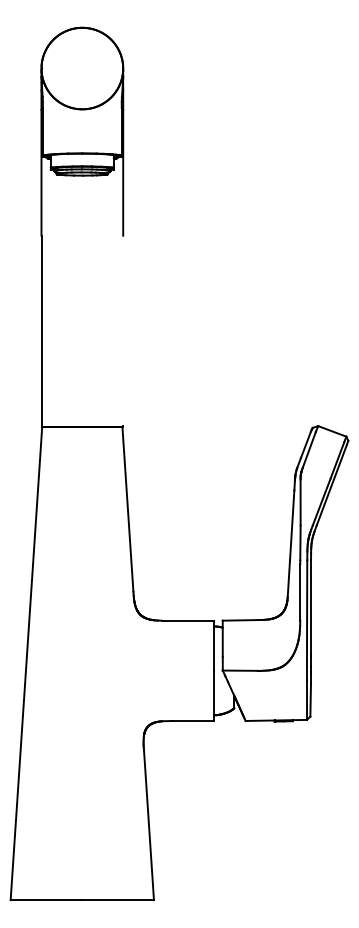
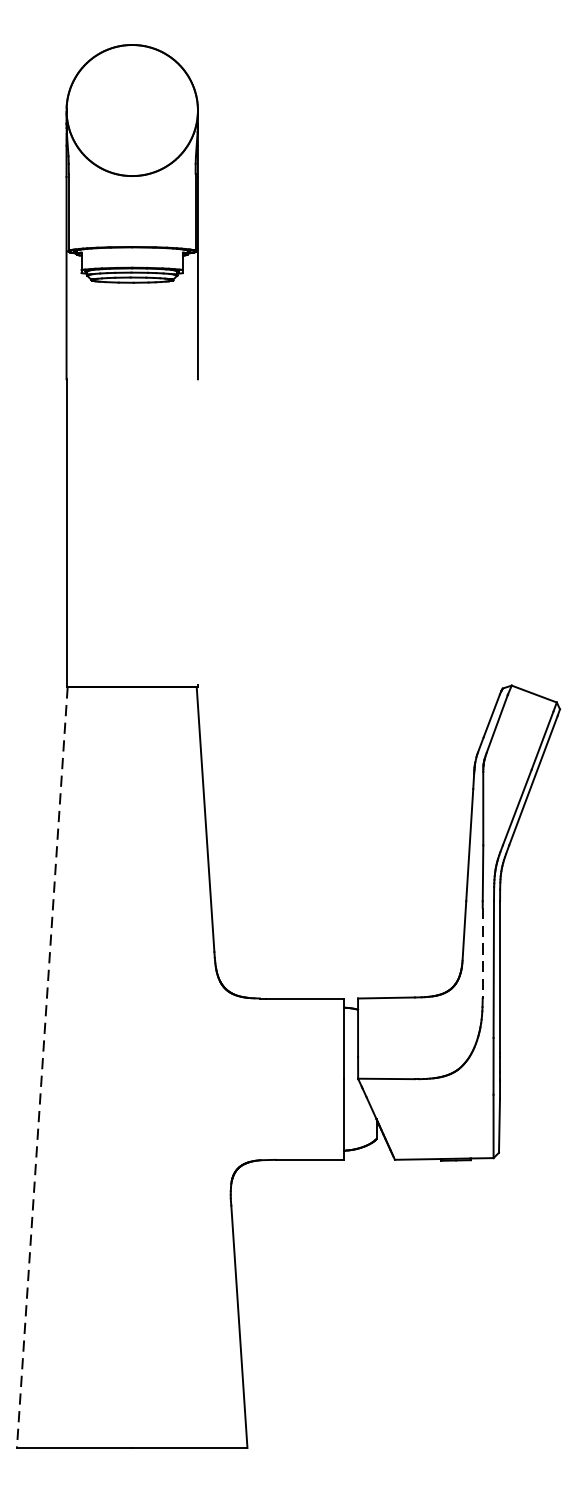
line: (300, 593) -> (483, 954), solid -> dashed
line: (26, 663) -> (42, 1067), solid -> dashed

